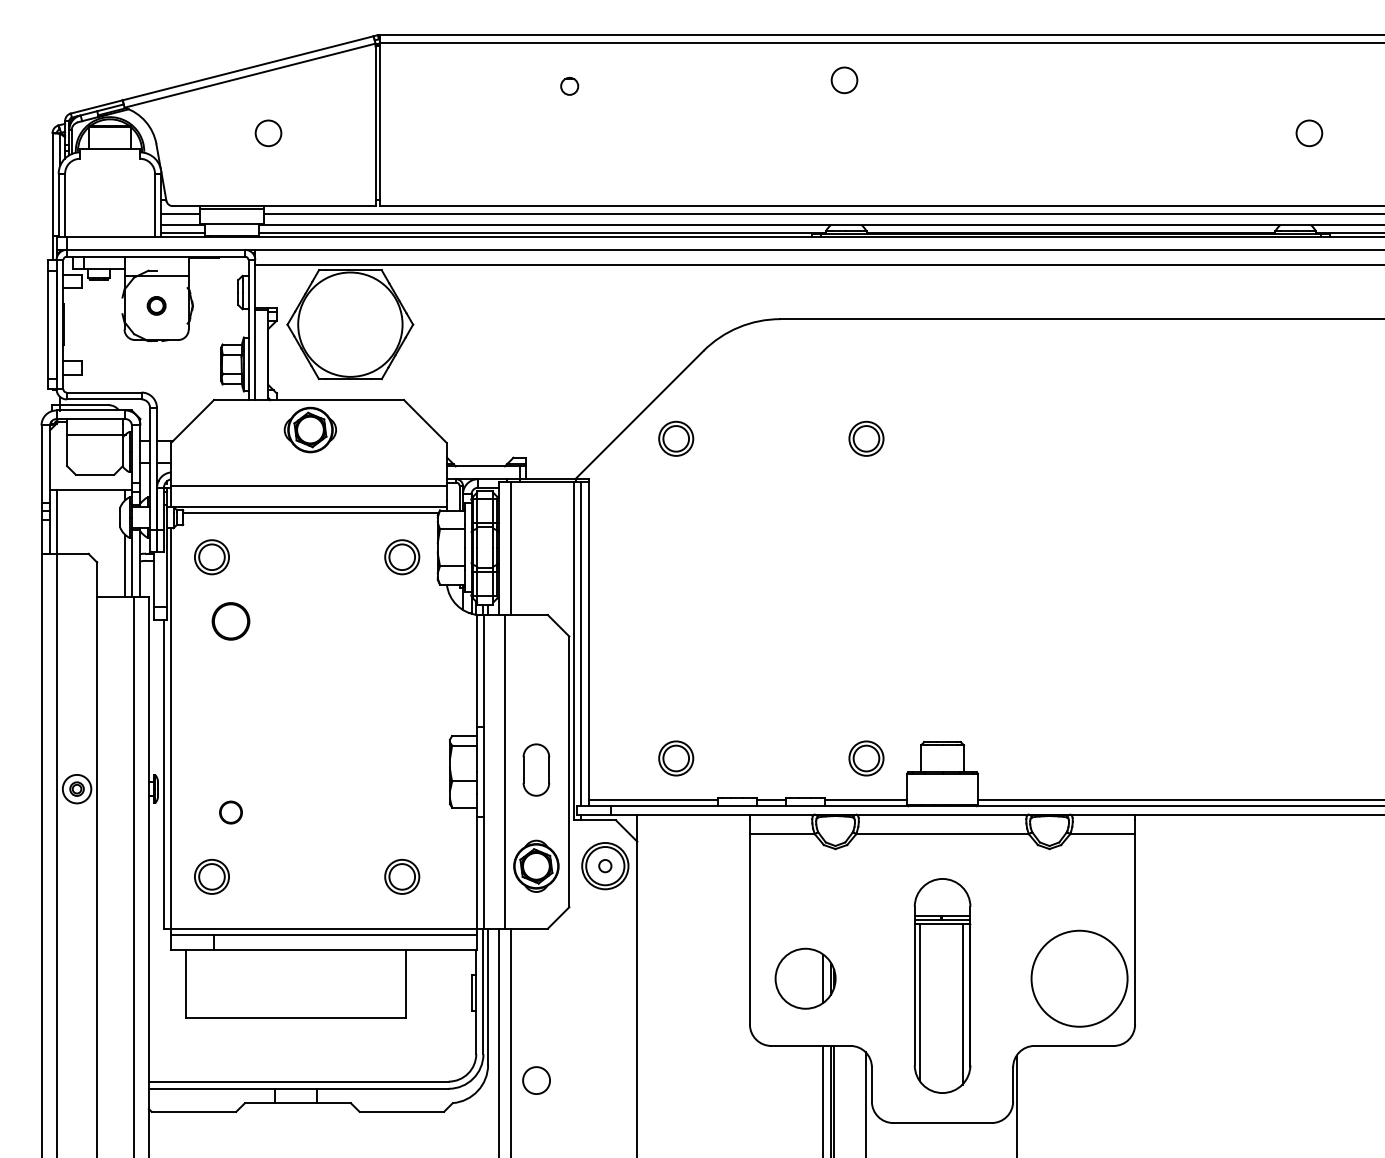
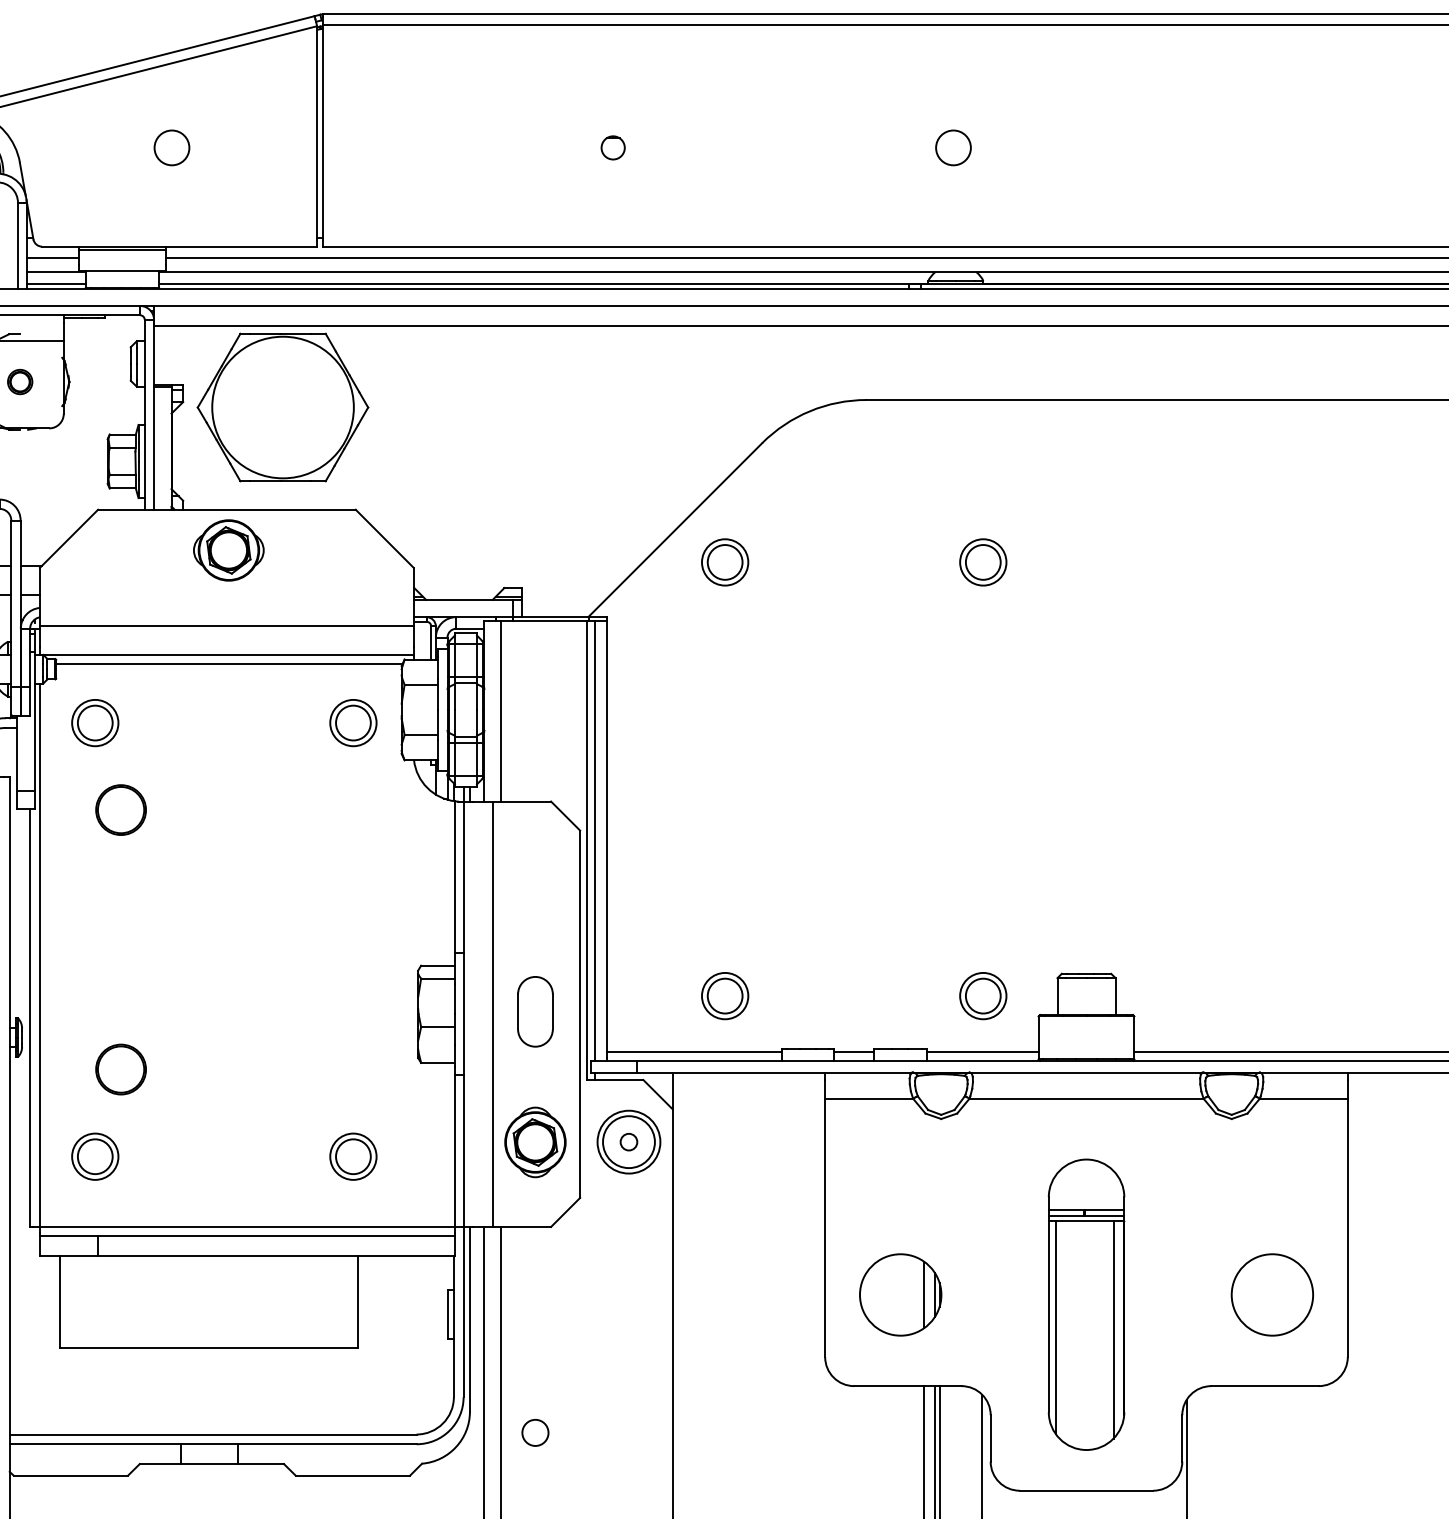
circle: (844, 80) -> (953, 148), moved
circle: (569, 85) -> (612, 146), moved
part: (230, 812) -> (120, 1069), size x1.67
circle: (1079, 978) -> (1272, 1294), size x0.62
circle: (535, 1079) -> (534, 1431), size x0.71

